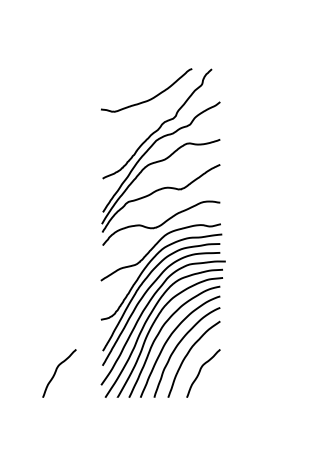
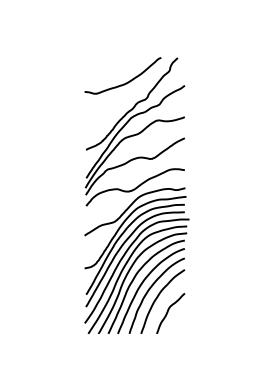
curve: (56, 372) -> (47, 312), removed

